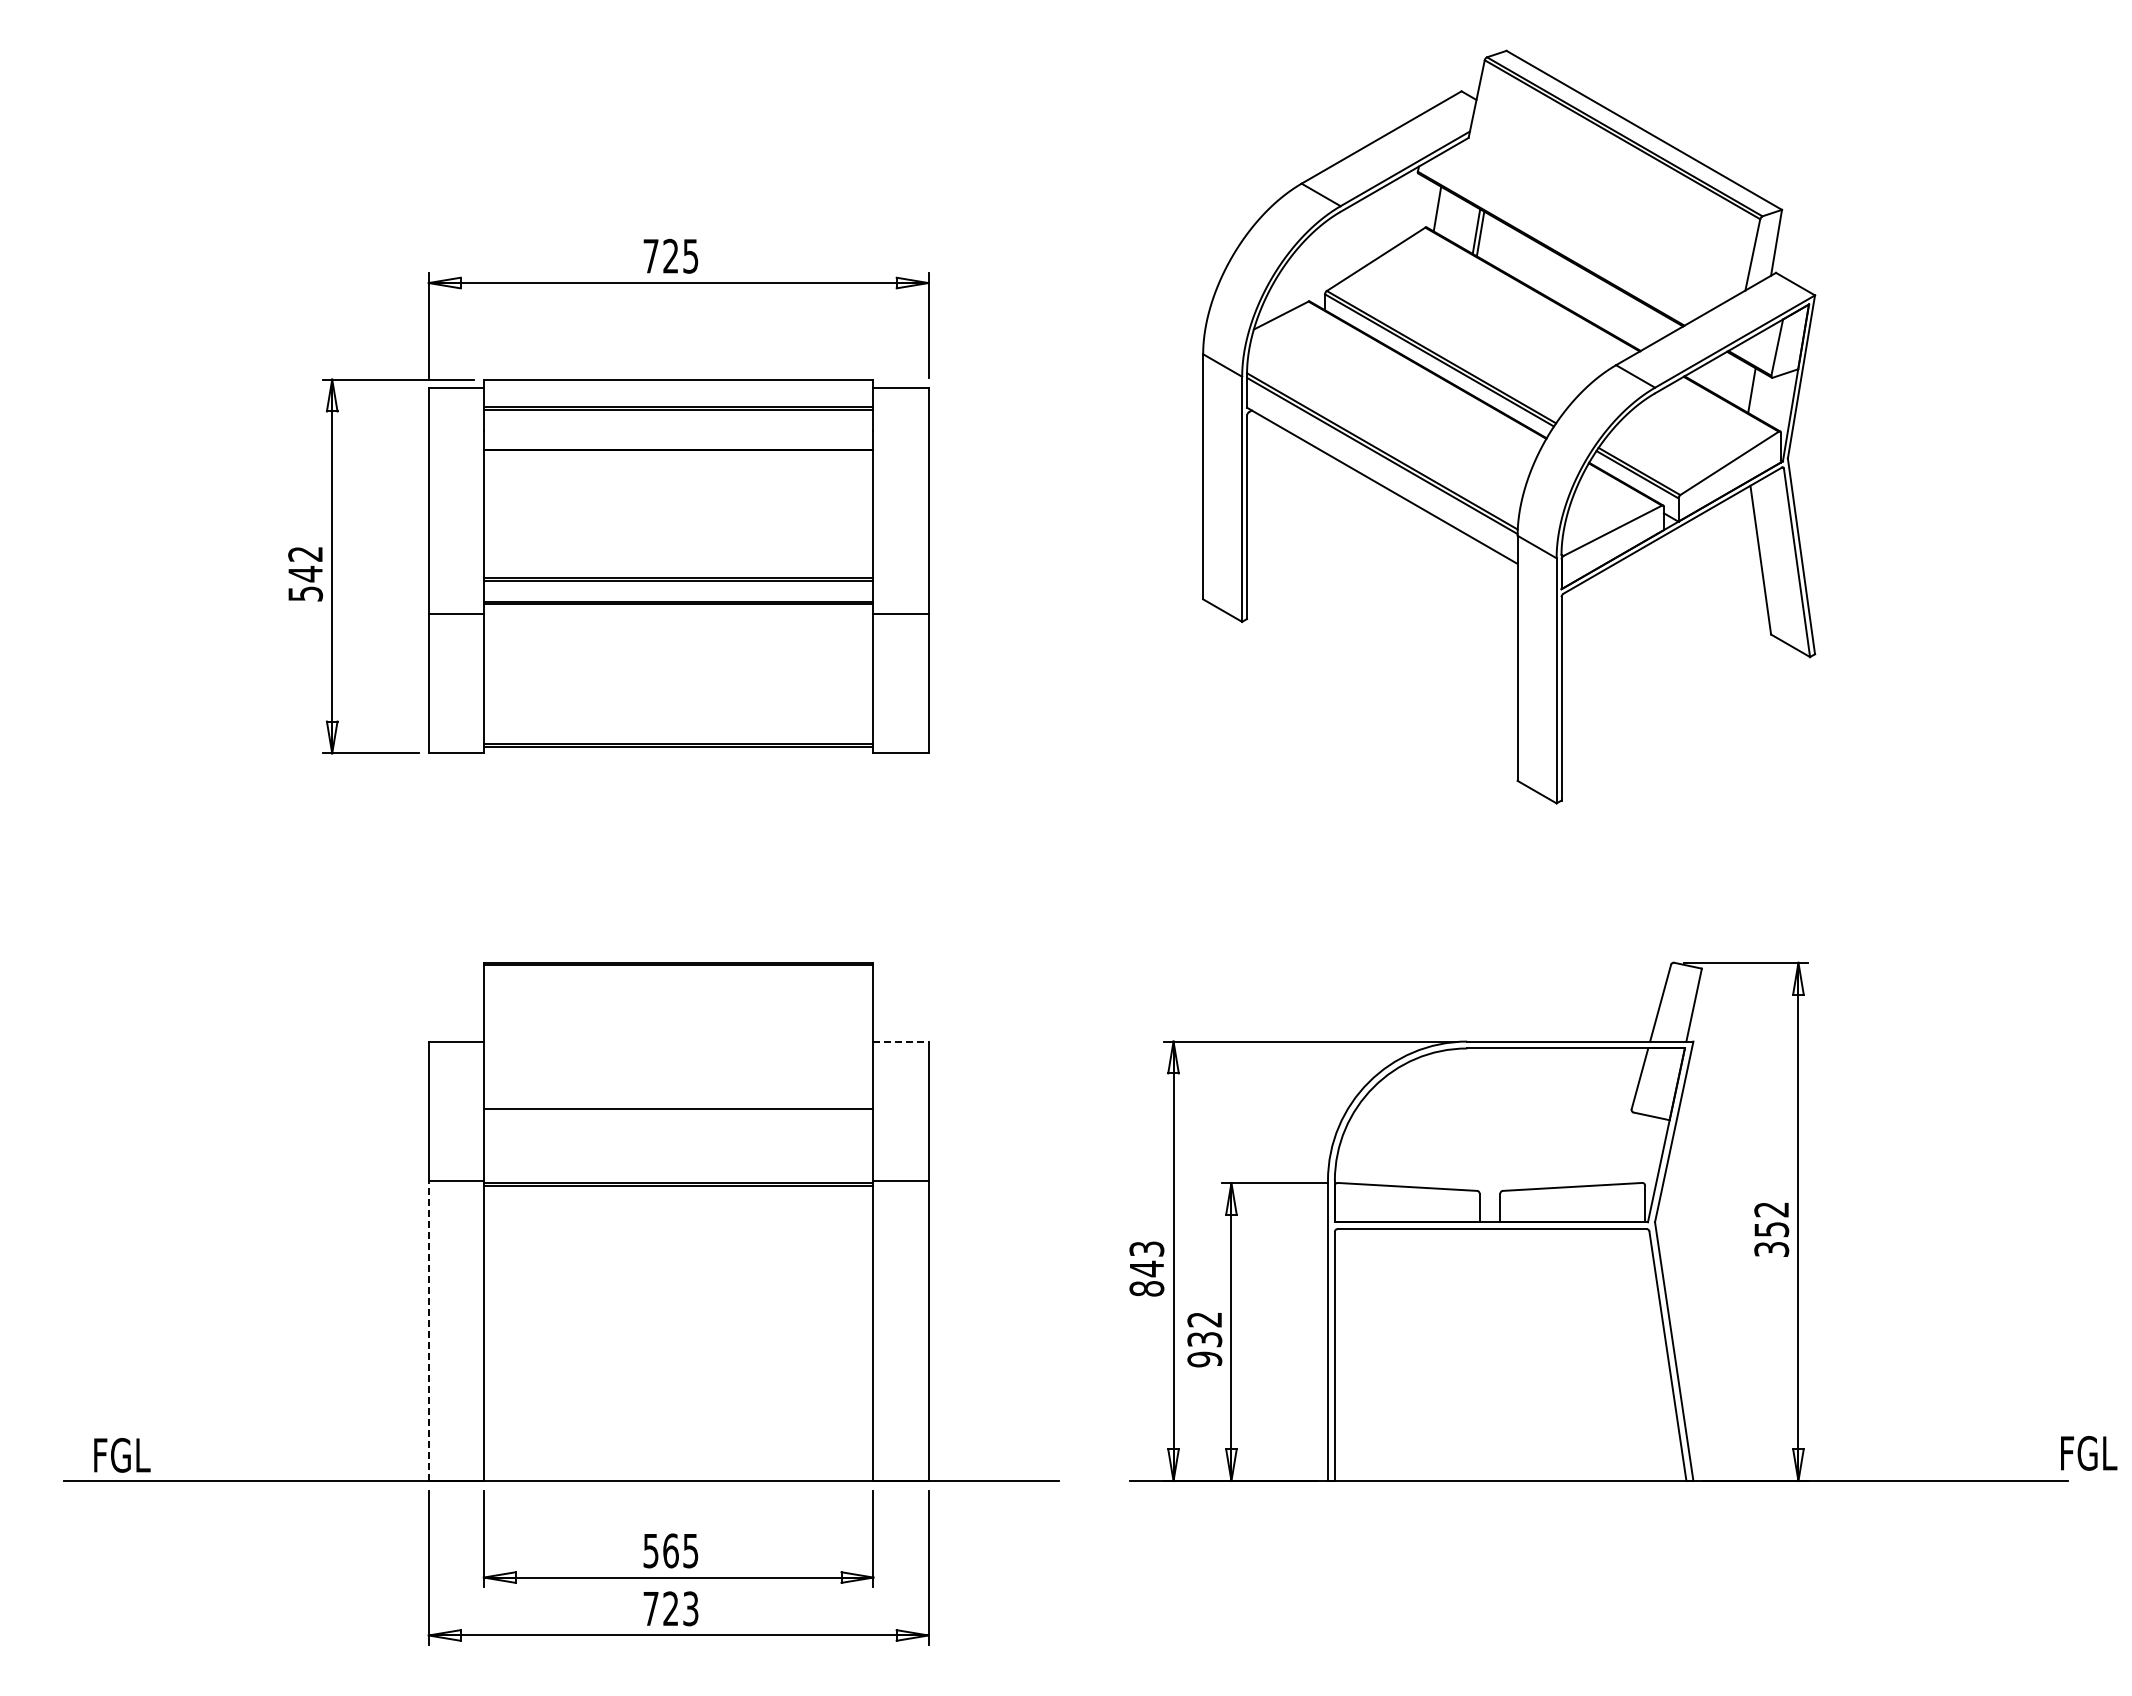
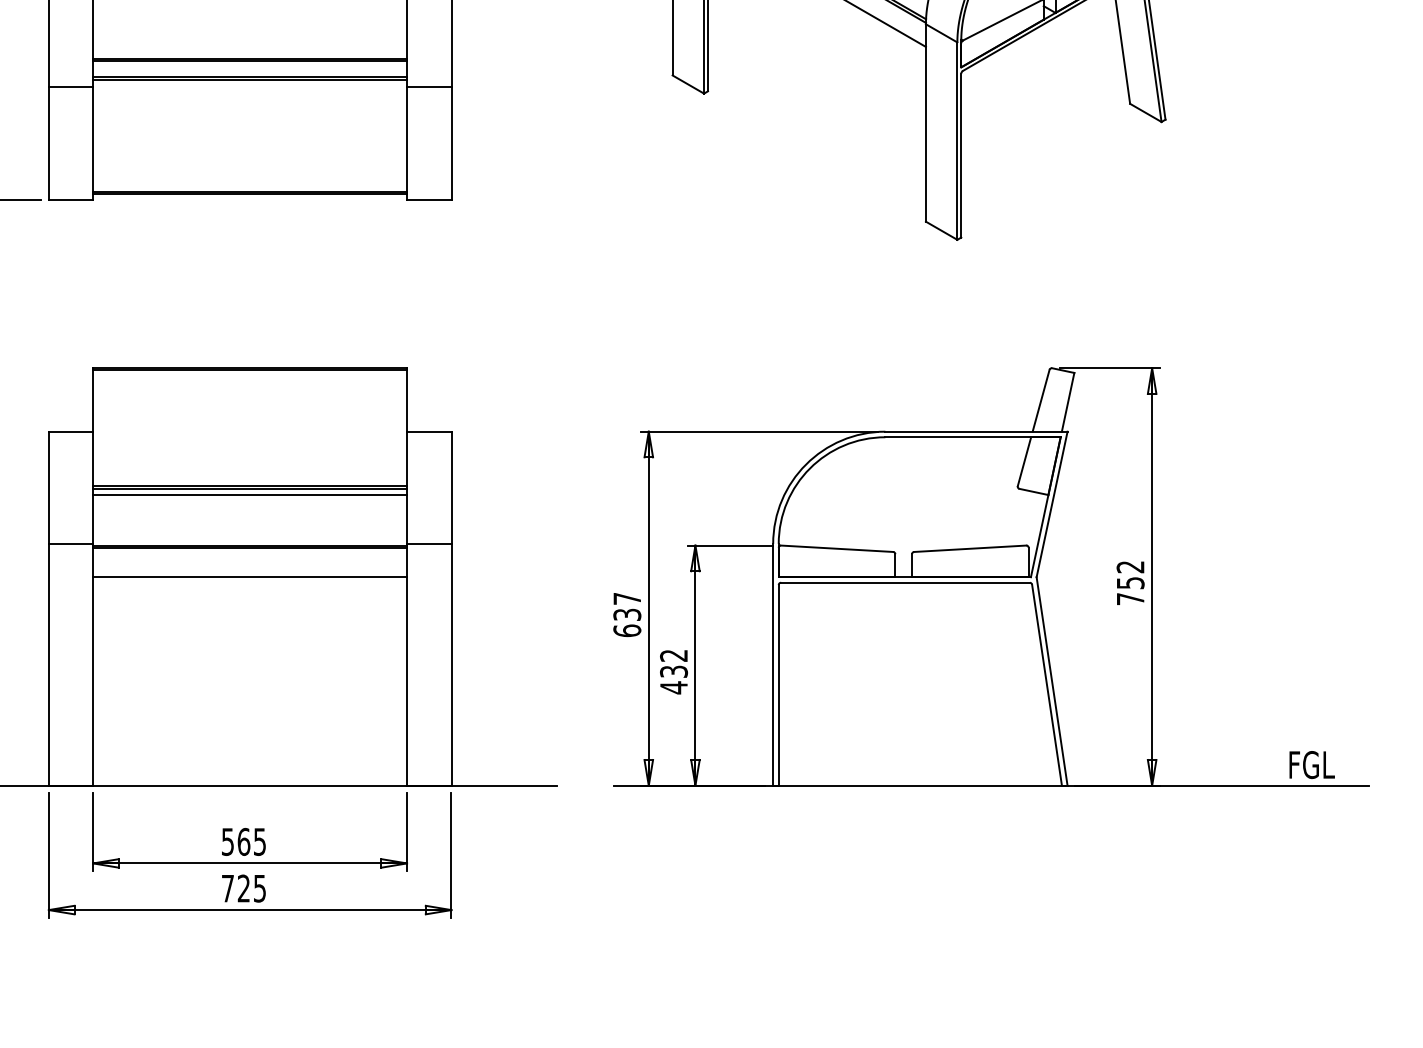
line: (901, 1041) -> (429, 431), dashed -> solid
line: (678, 1112) -> (250, 488), added
line: (678, 1120) -> (250, 495), added
line: (678, 1222) -> (250, 577), added
text: (1771, 1249) -> (1130, 599), 352 -> 752
text: (1146, 1268) -> (627, 614), 843 -> 637
line: (428, 1330) -> (48, 664), dashed -> solid
text: (1204, 1359) -> (673, 687), 932 -> 432
text: (2089, 1453) -> (1312, 765), moved
text: (691, 1608) -> (260, 888), 723 -> 725

